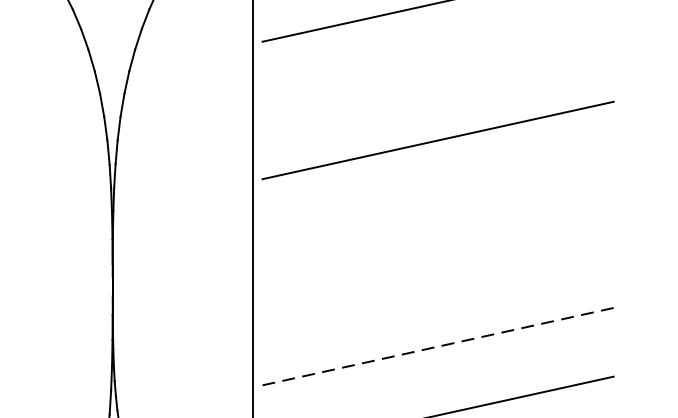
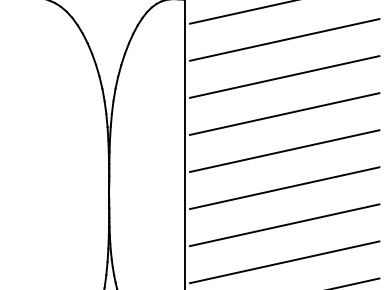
line: (437, 70) -> (284, 76), added
line: (437, 208) -> (284, 150), added
line: (437, 278) -> (284, 188), added
line: (437, 347) -> (284, 225), dashed -> solid

